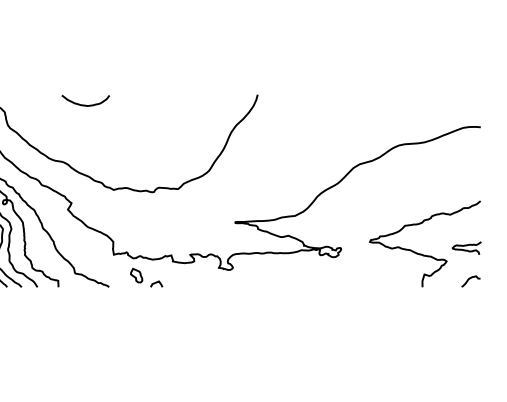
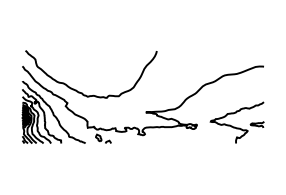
curve: (86, 104) -> (74, 55), removed
curve: (469, 280) -> (258, 140), removed

